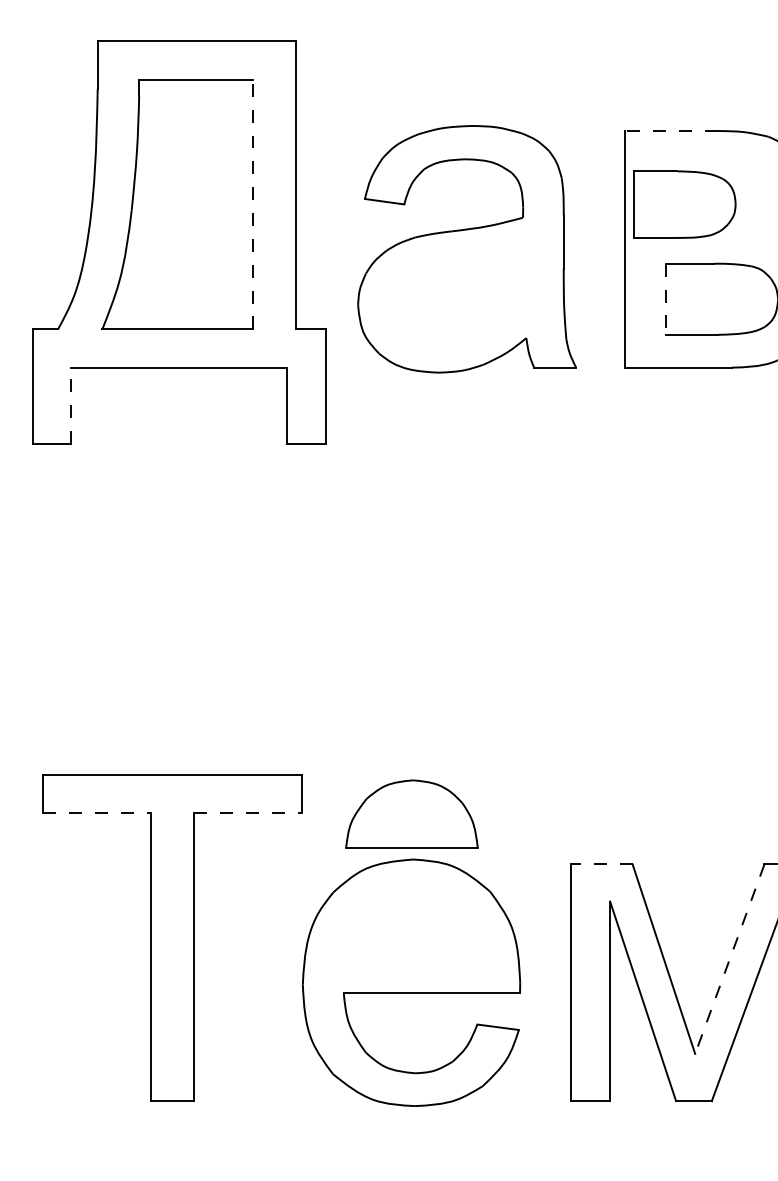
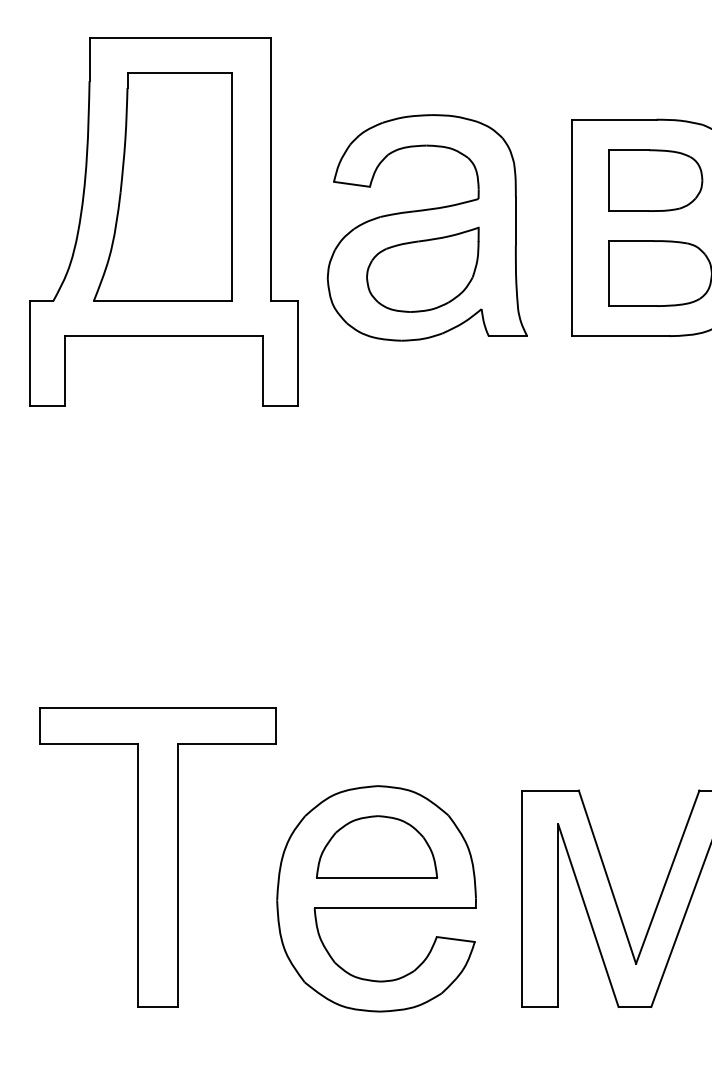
line: (671, 131) -> (614, 120), dashed -> solid
line: (253, 204) -> (232, 186), dashed -> solid
part: (684, 204) -> (655, 180), moved
part: (462, 295) -> (423, 270), added
line: (665, 299) -> (608, 273), dashed -> solid
line: (71, 405) -> (65, 370), dashed -> solid
line: (97, 813) -> (89, 743), dashed -> solid
line: (248, 813) -> (227, 743), dashed -> solid
part: (411, 813) -> (376, 846), moved
line: (601, 864) -> (550, 790), dashed -> solid
line: (729, 959) -> (667, 877), dashed -> solid

